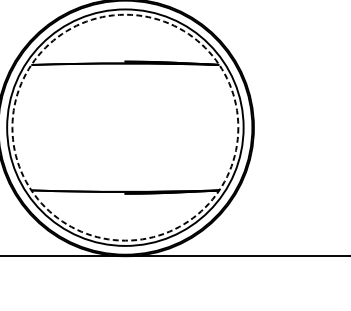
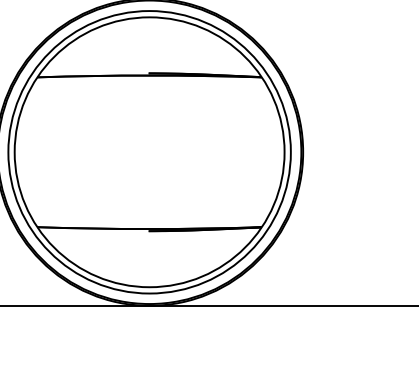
circle: (125, 127) -> (149, 152), dashed -> solid

